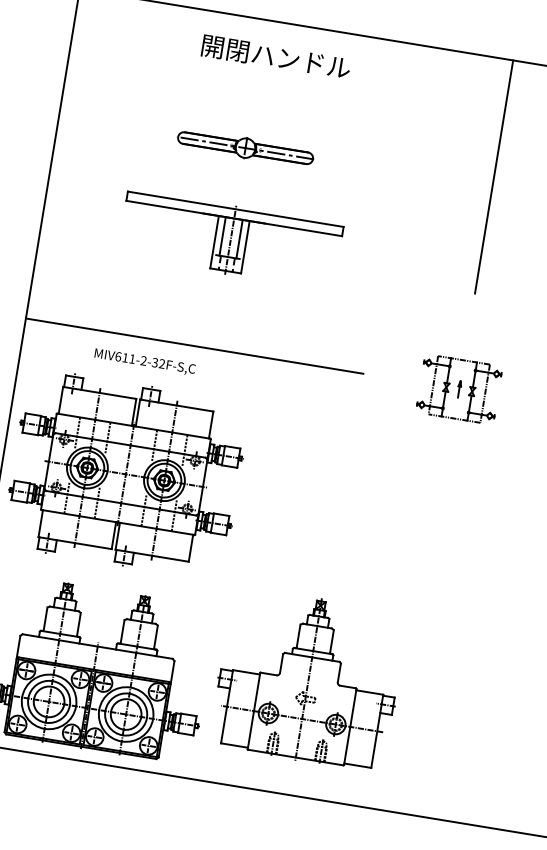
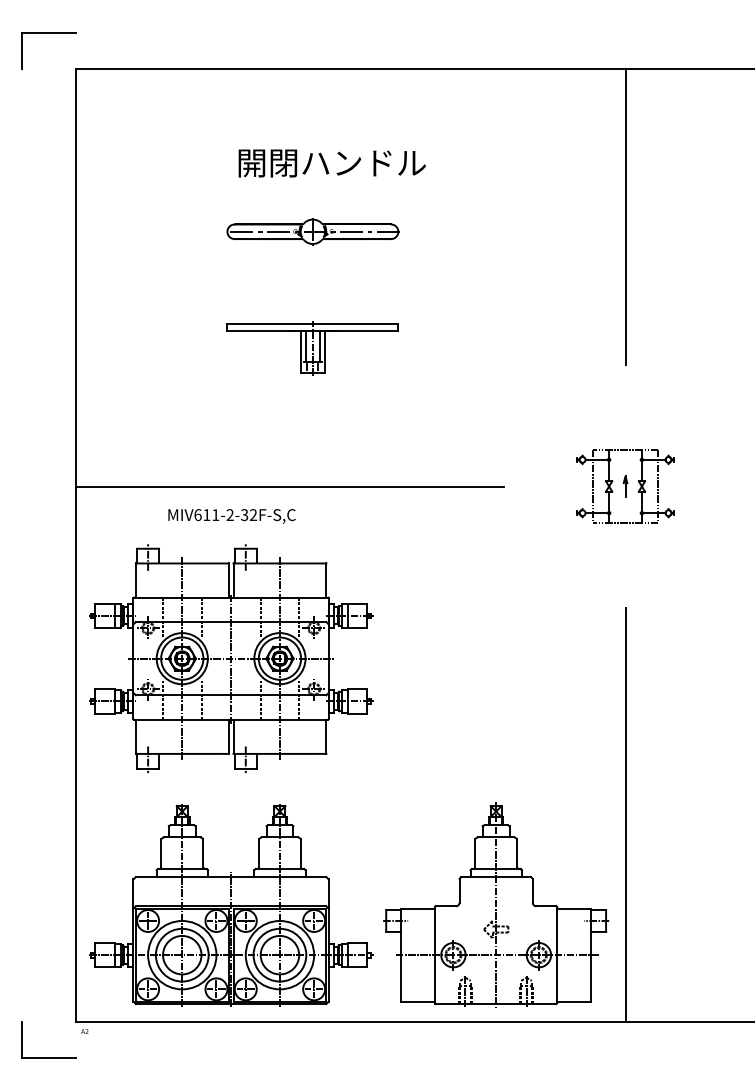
text: (275, 57) -> (331, 163), moved
part: (230, 240) -> (312, 348), size x0.62
line: (416, 648) -> (625, 814), added
part: (308, 679) -> (496, 904), moved

